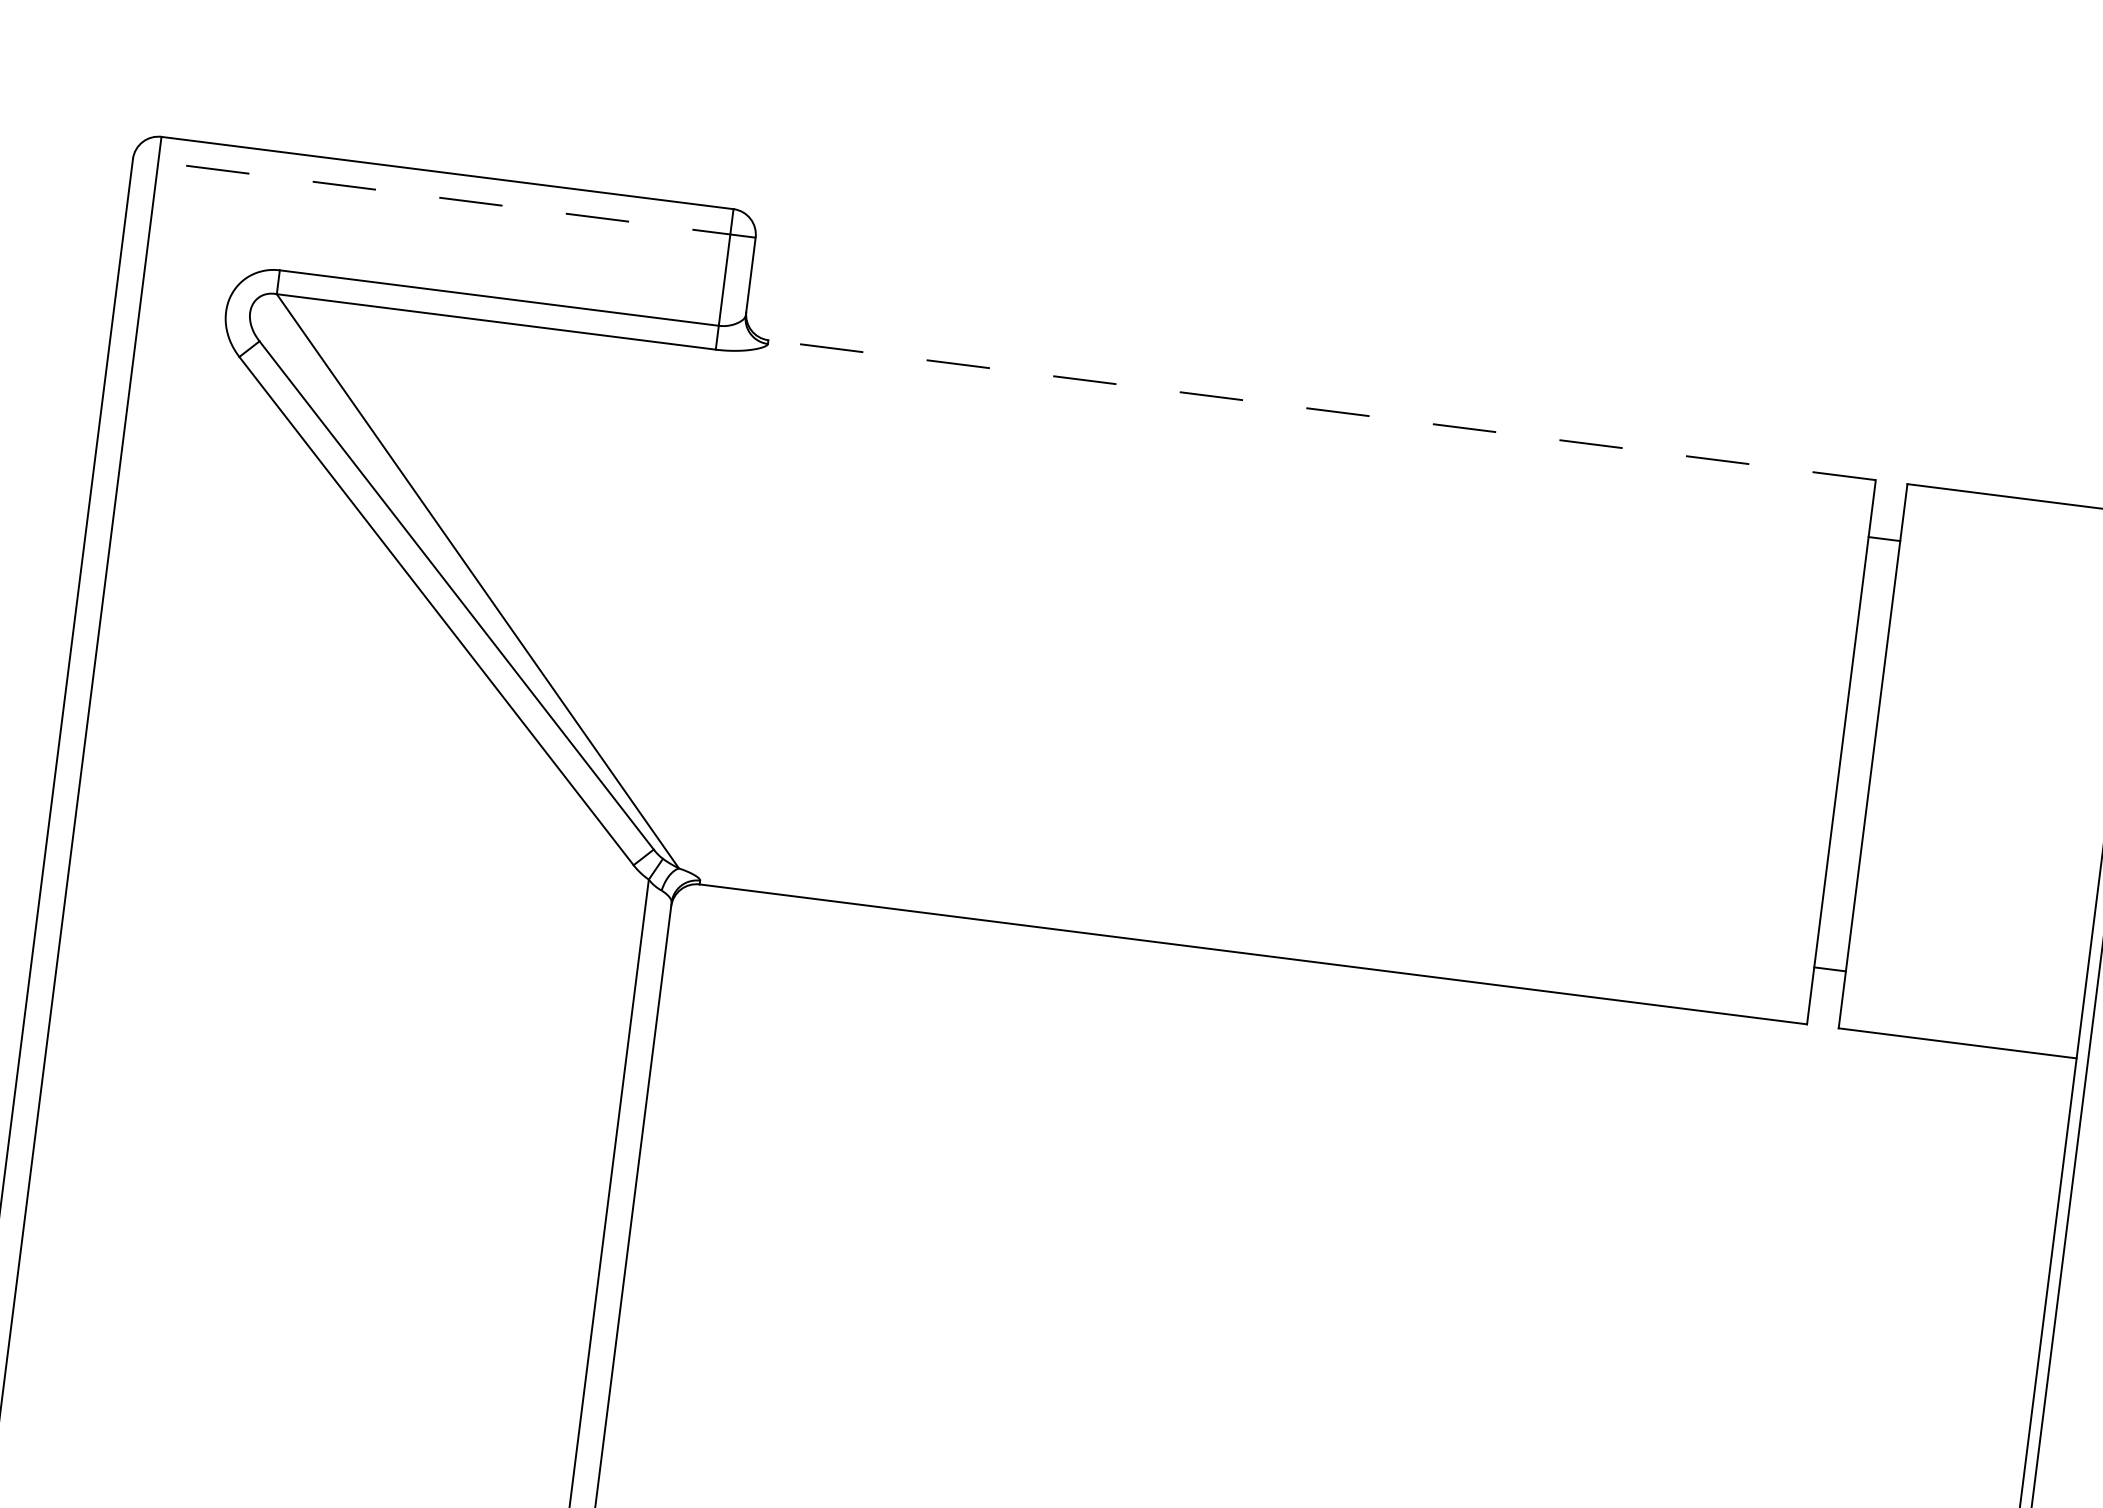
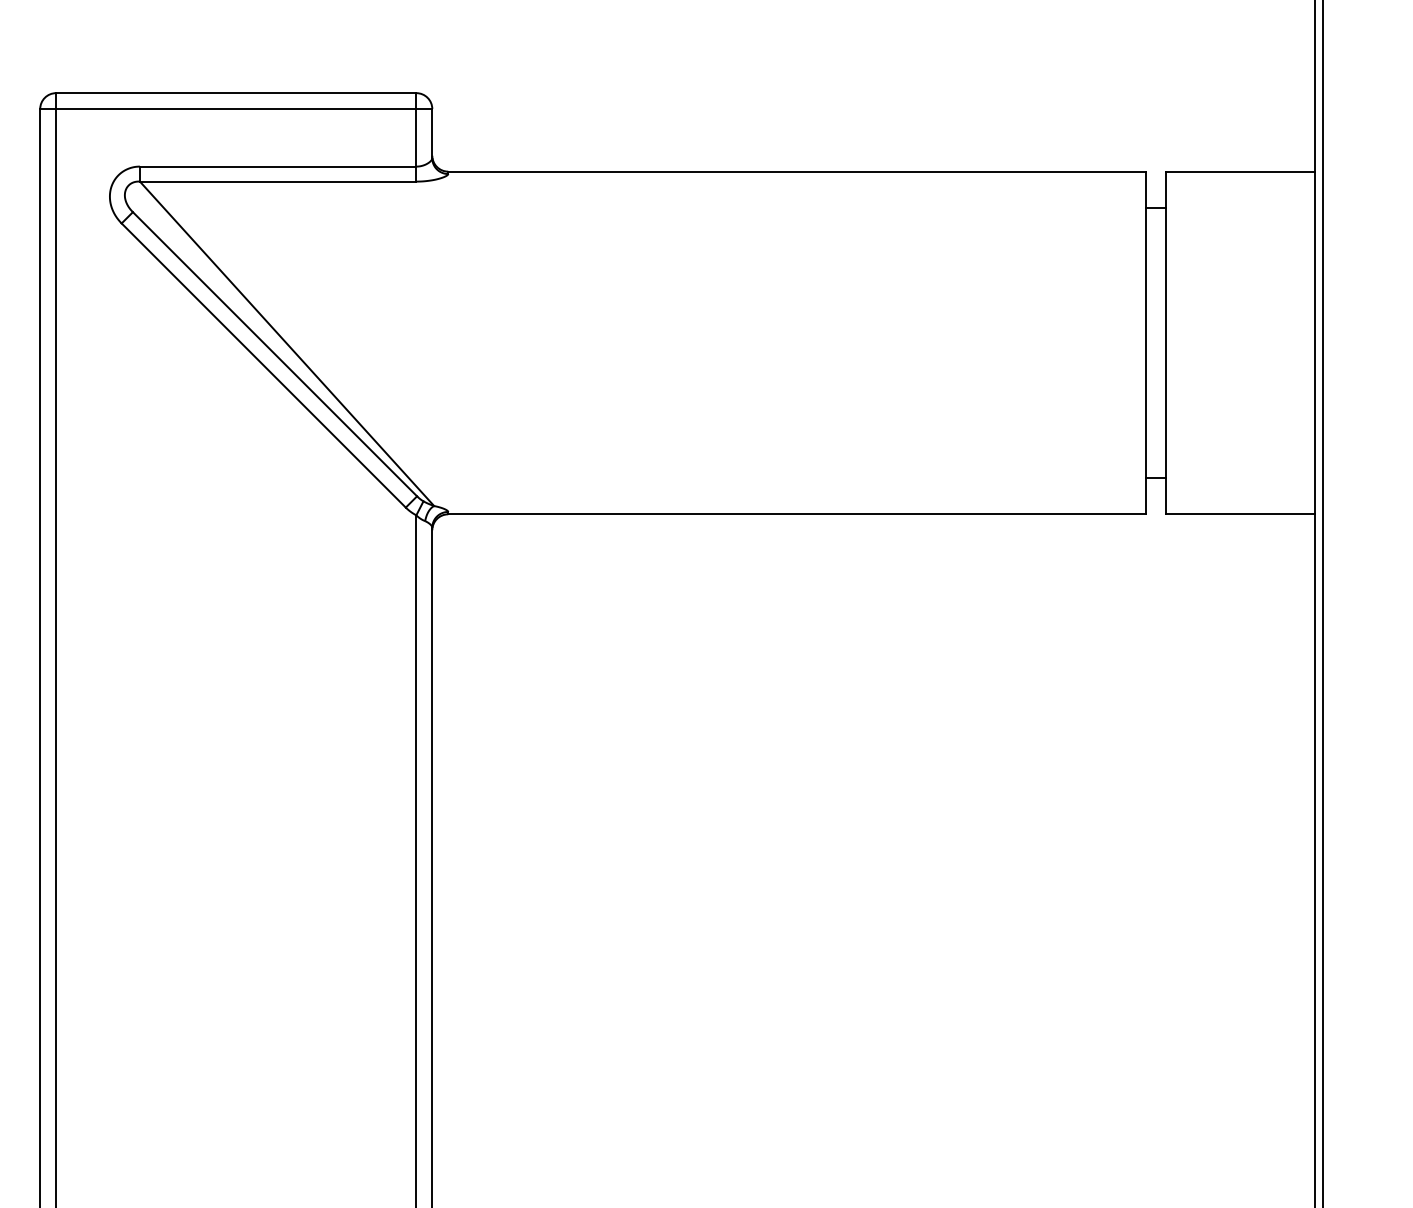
line: (443, 198) -> (235, 109), dashed -> solid
line: (1321, 409) -> (796, 171), dashed -> solid

